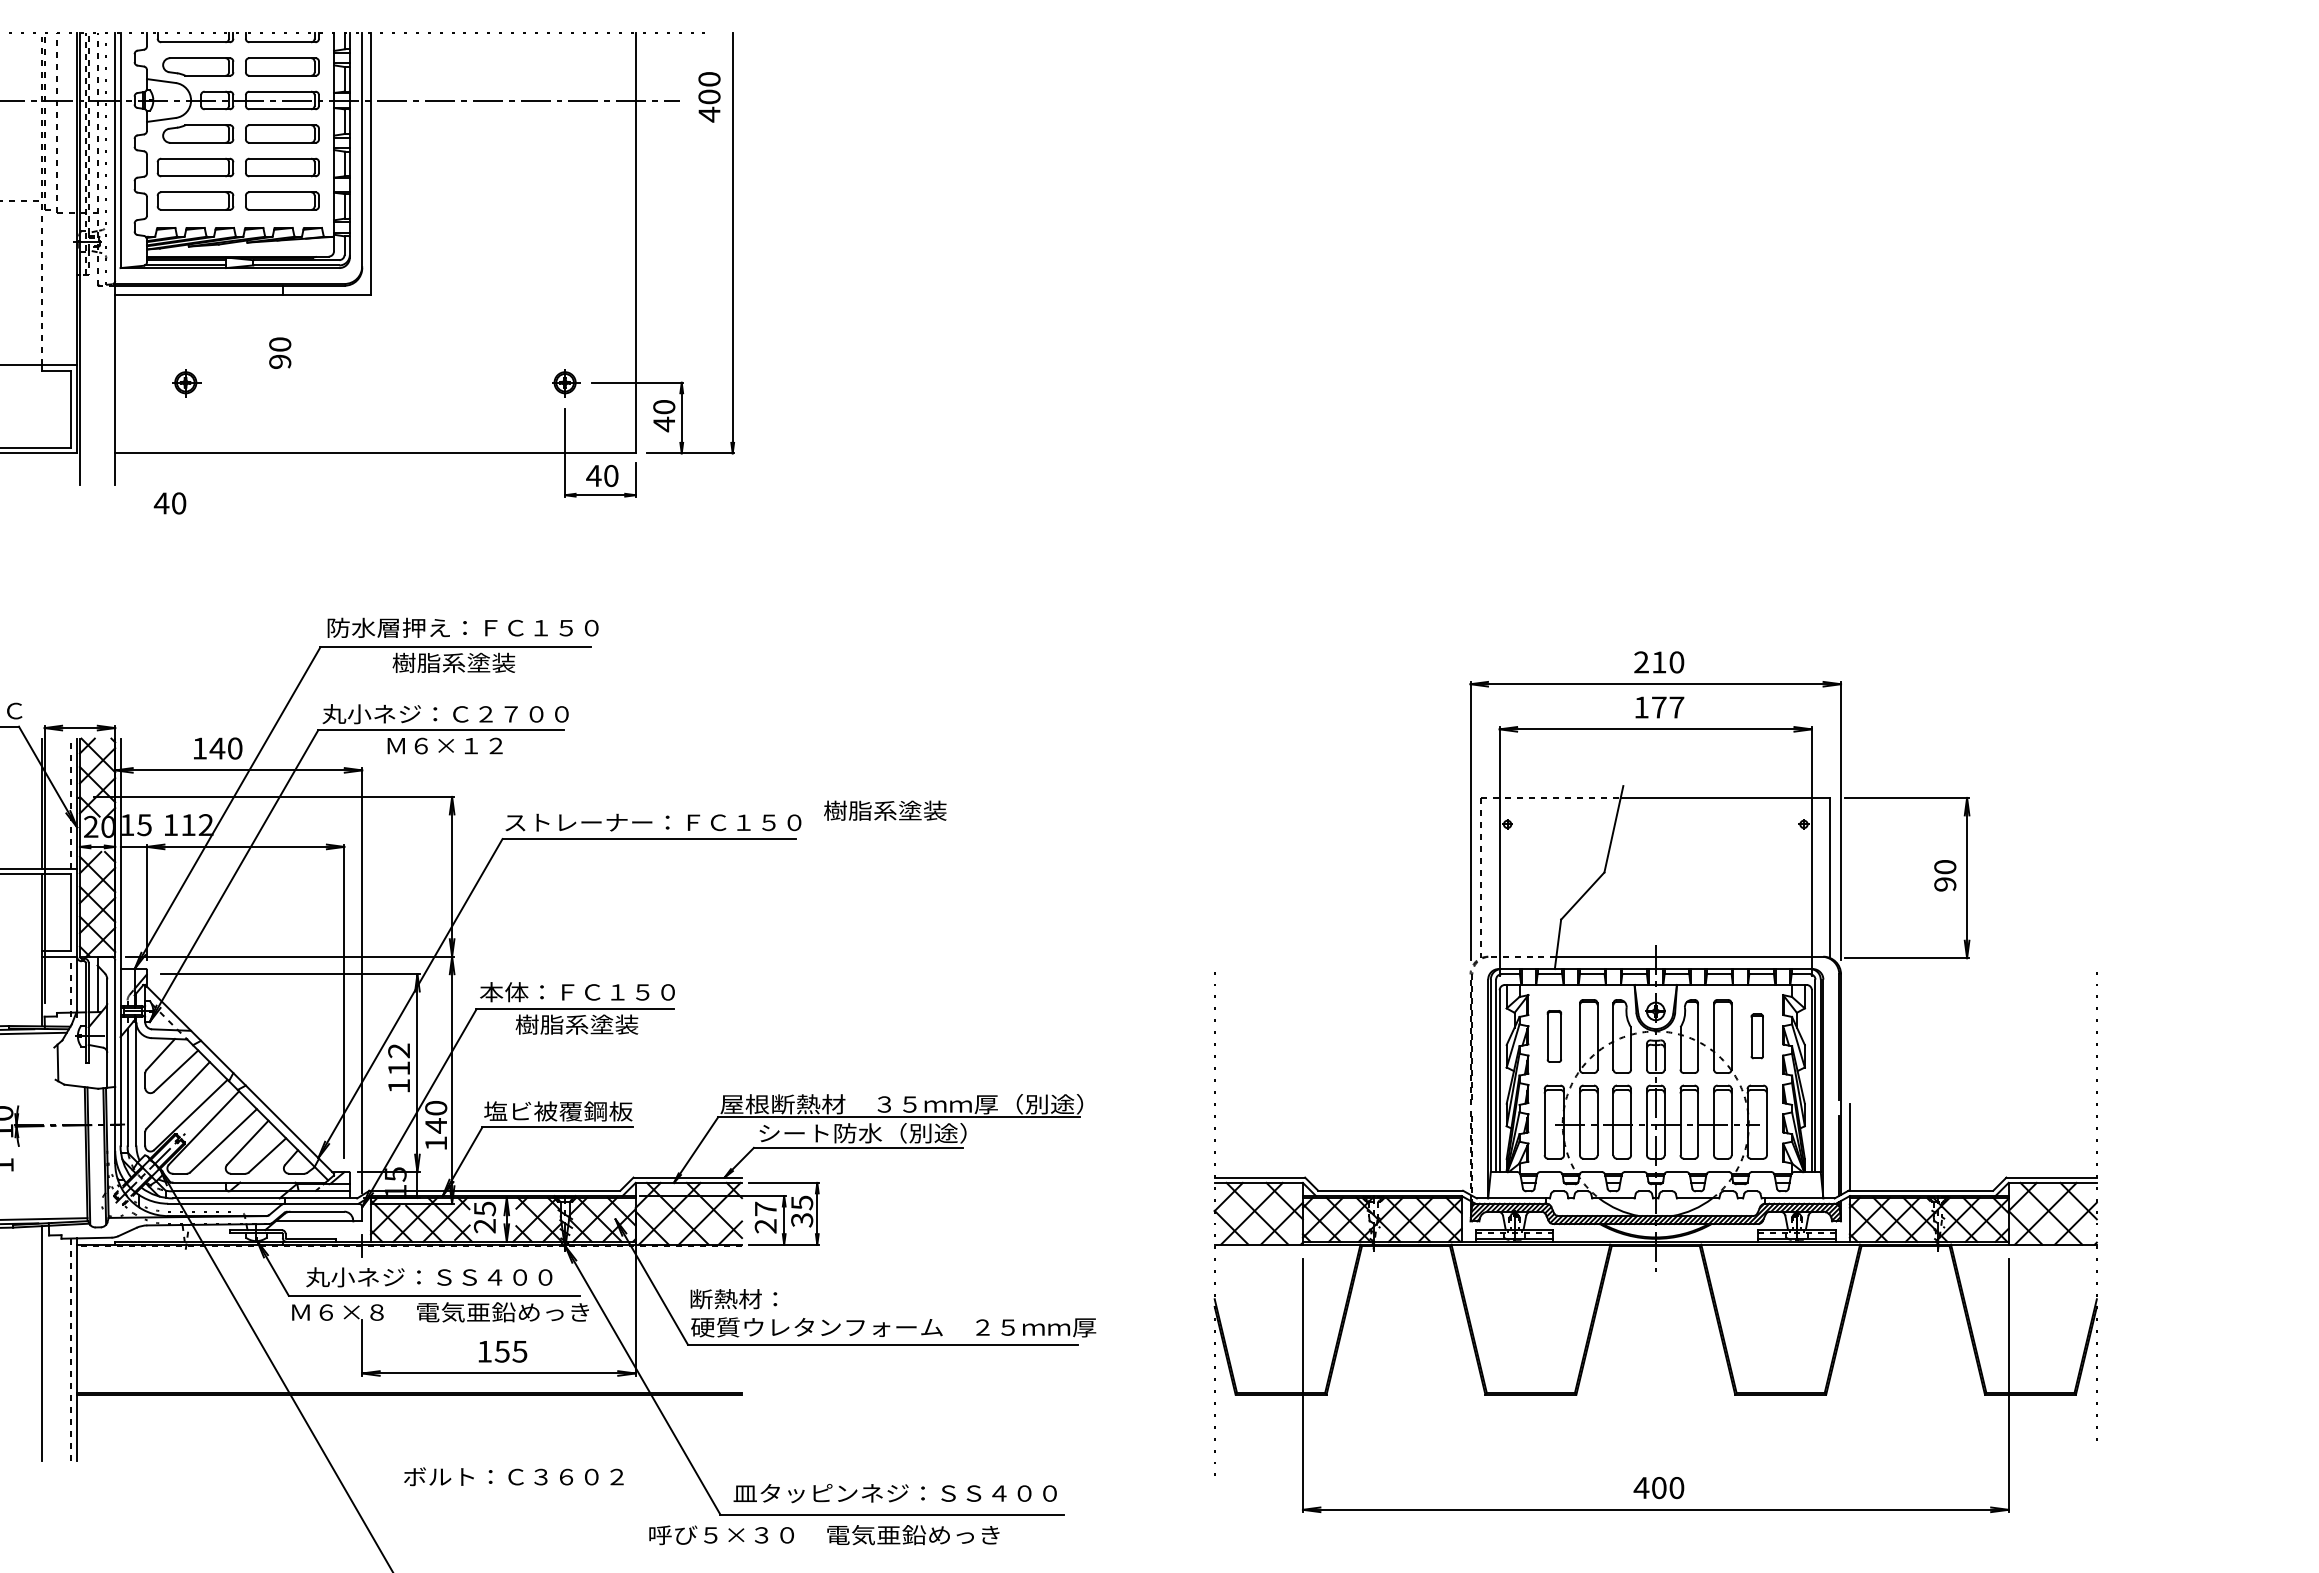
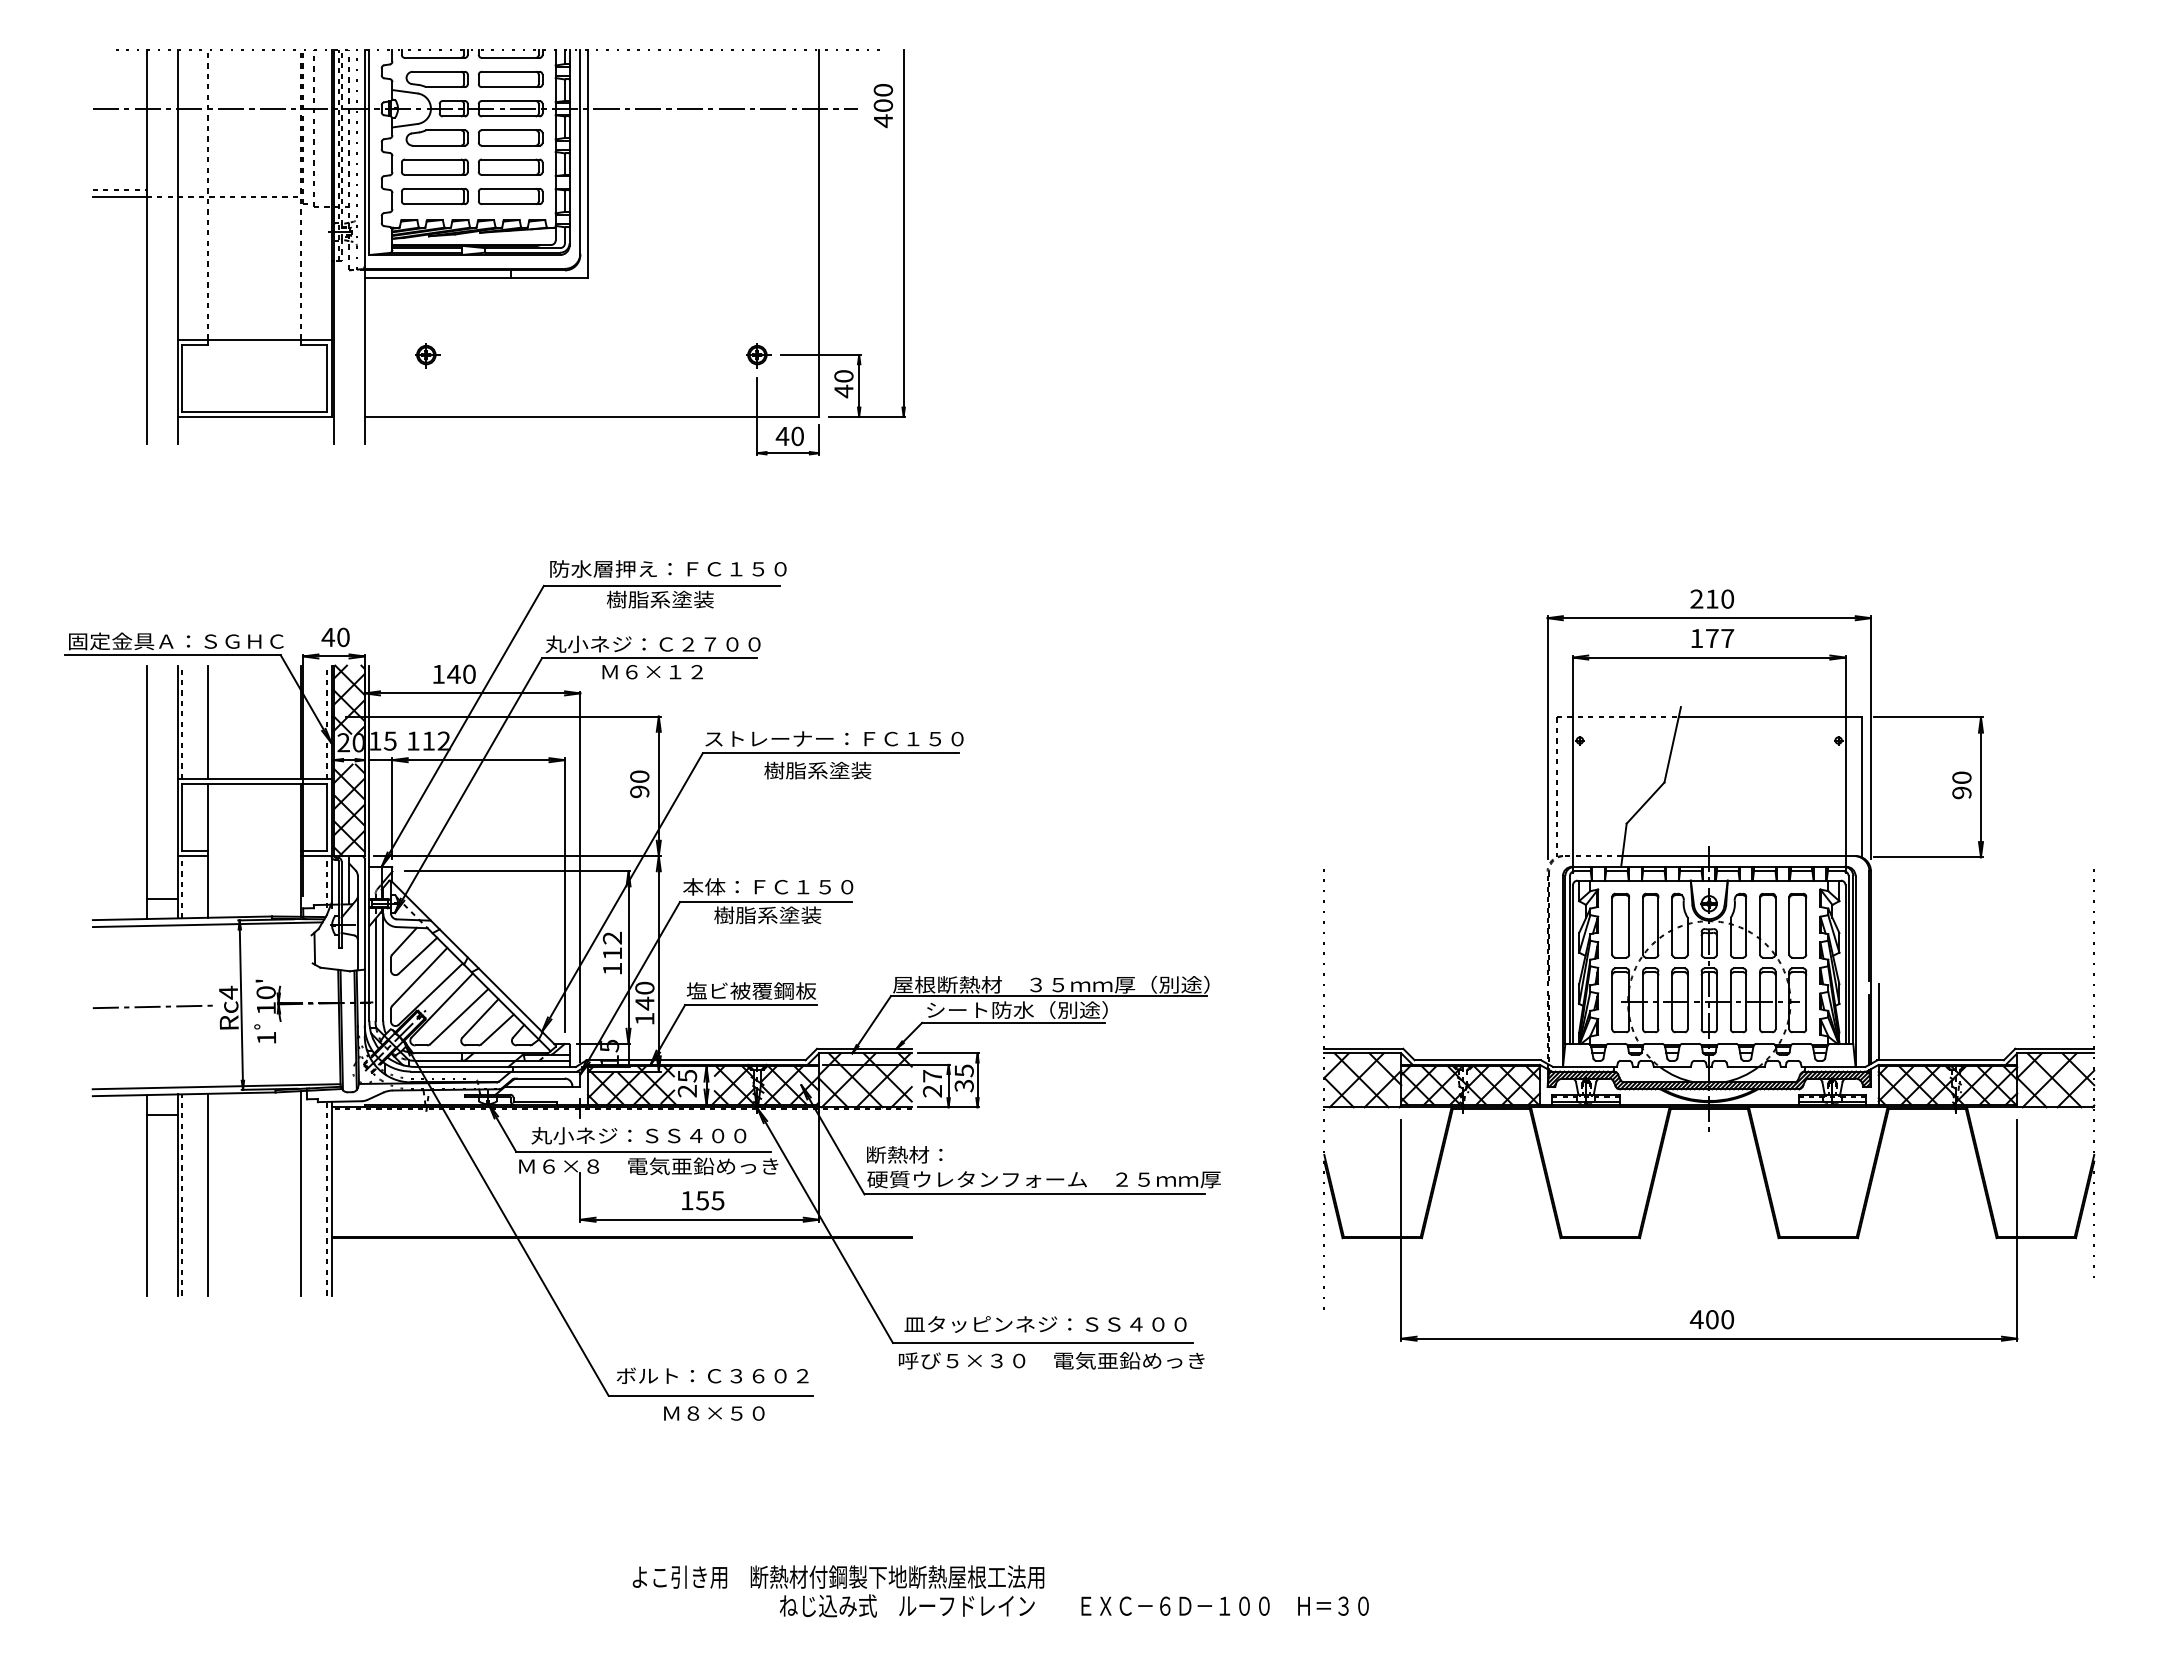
text: (279, 353) -> (639, 784), moved
text: (169, 503) -> (335, 637), moved
text: (884, 810) -> (817, 770), moved
part: (1554, 1036) -> (1620, 925), size x1.43
part: (1756, 1036) -> (1797, 925), size x1.67
text: (513, 1476) -> (712, 1375), moved
text: (824, 1534) -> (1051, 1360), moved

